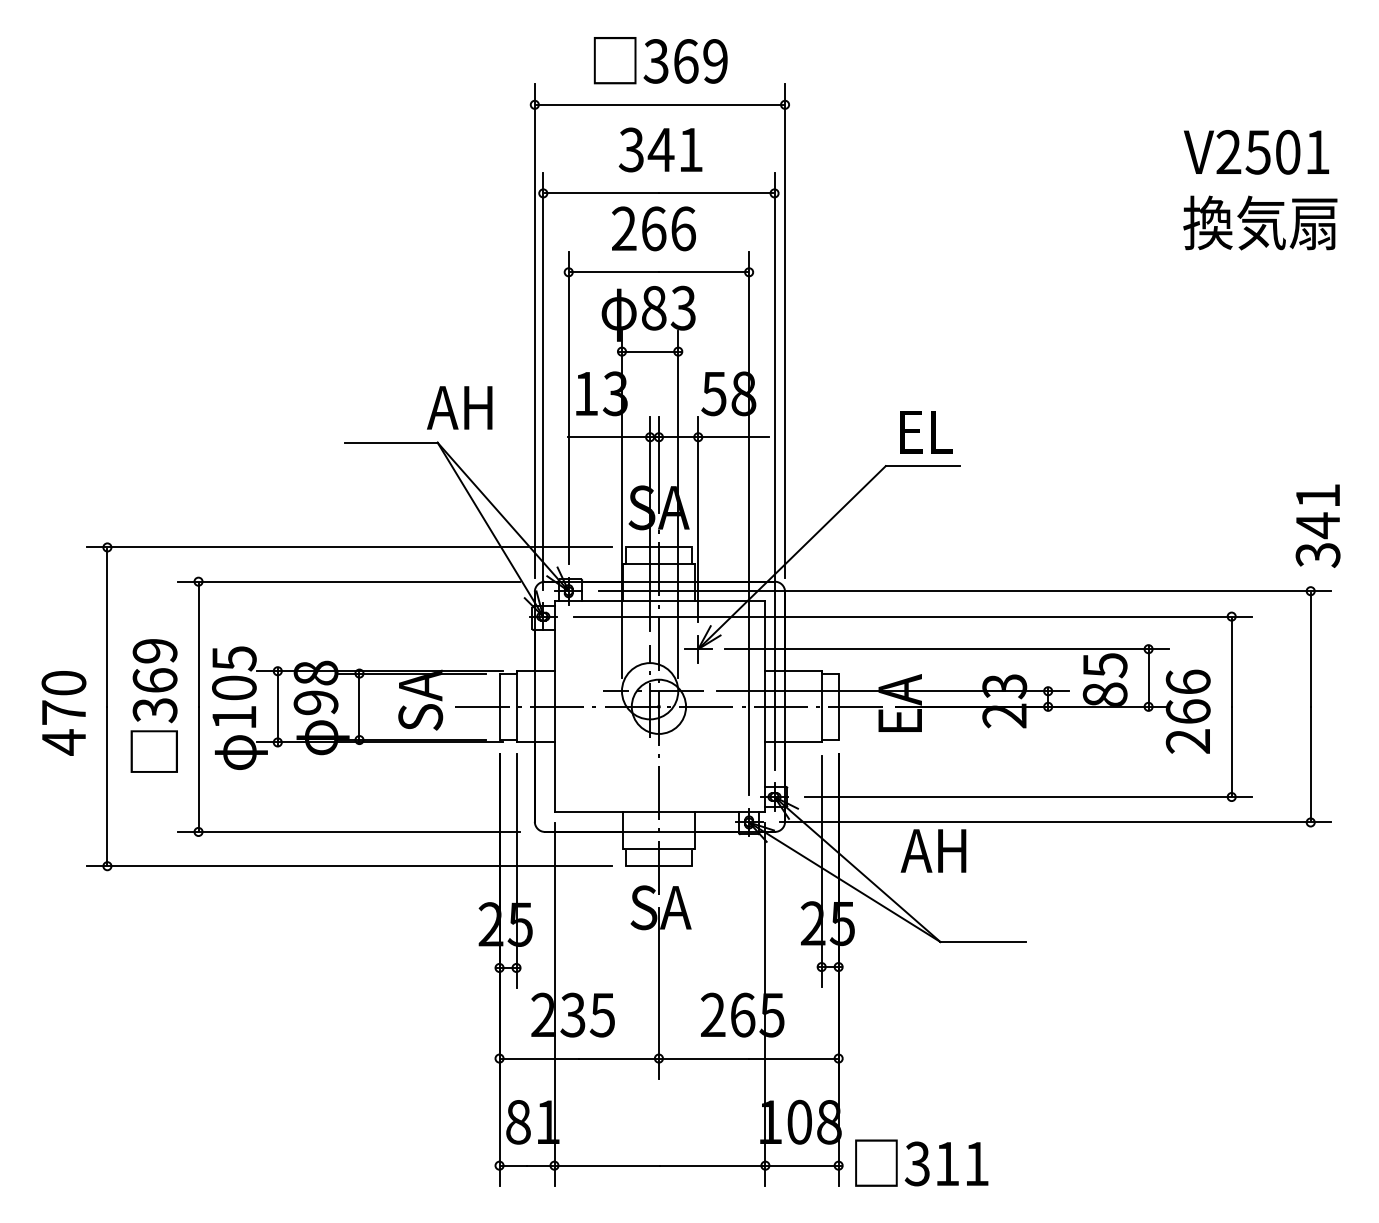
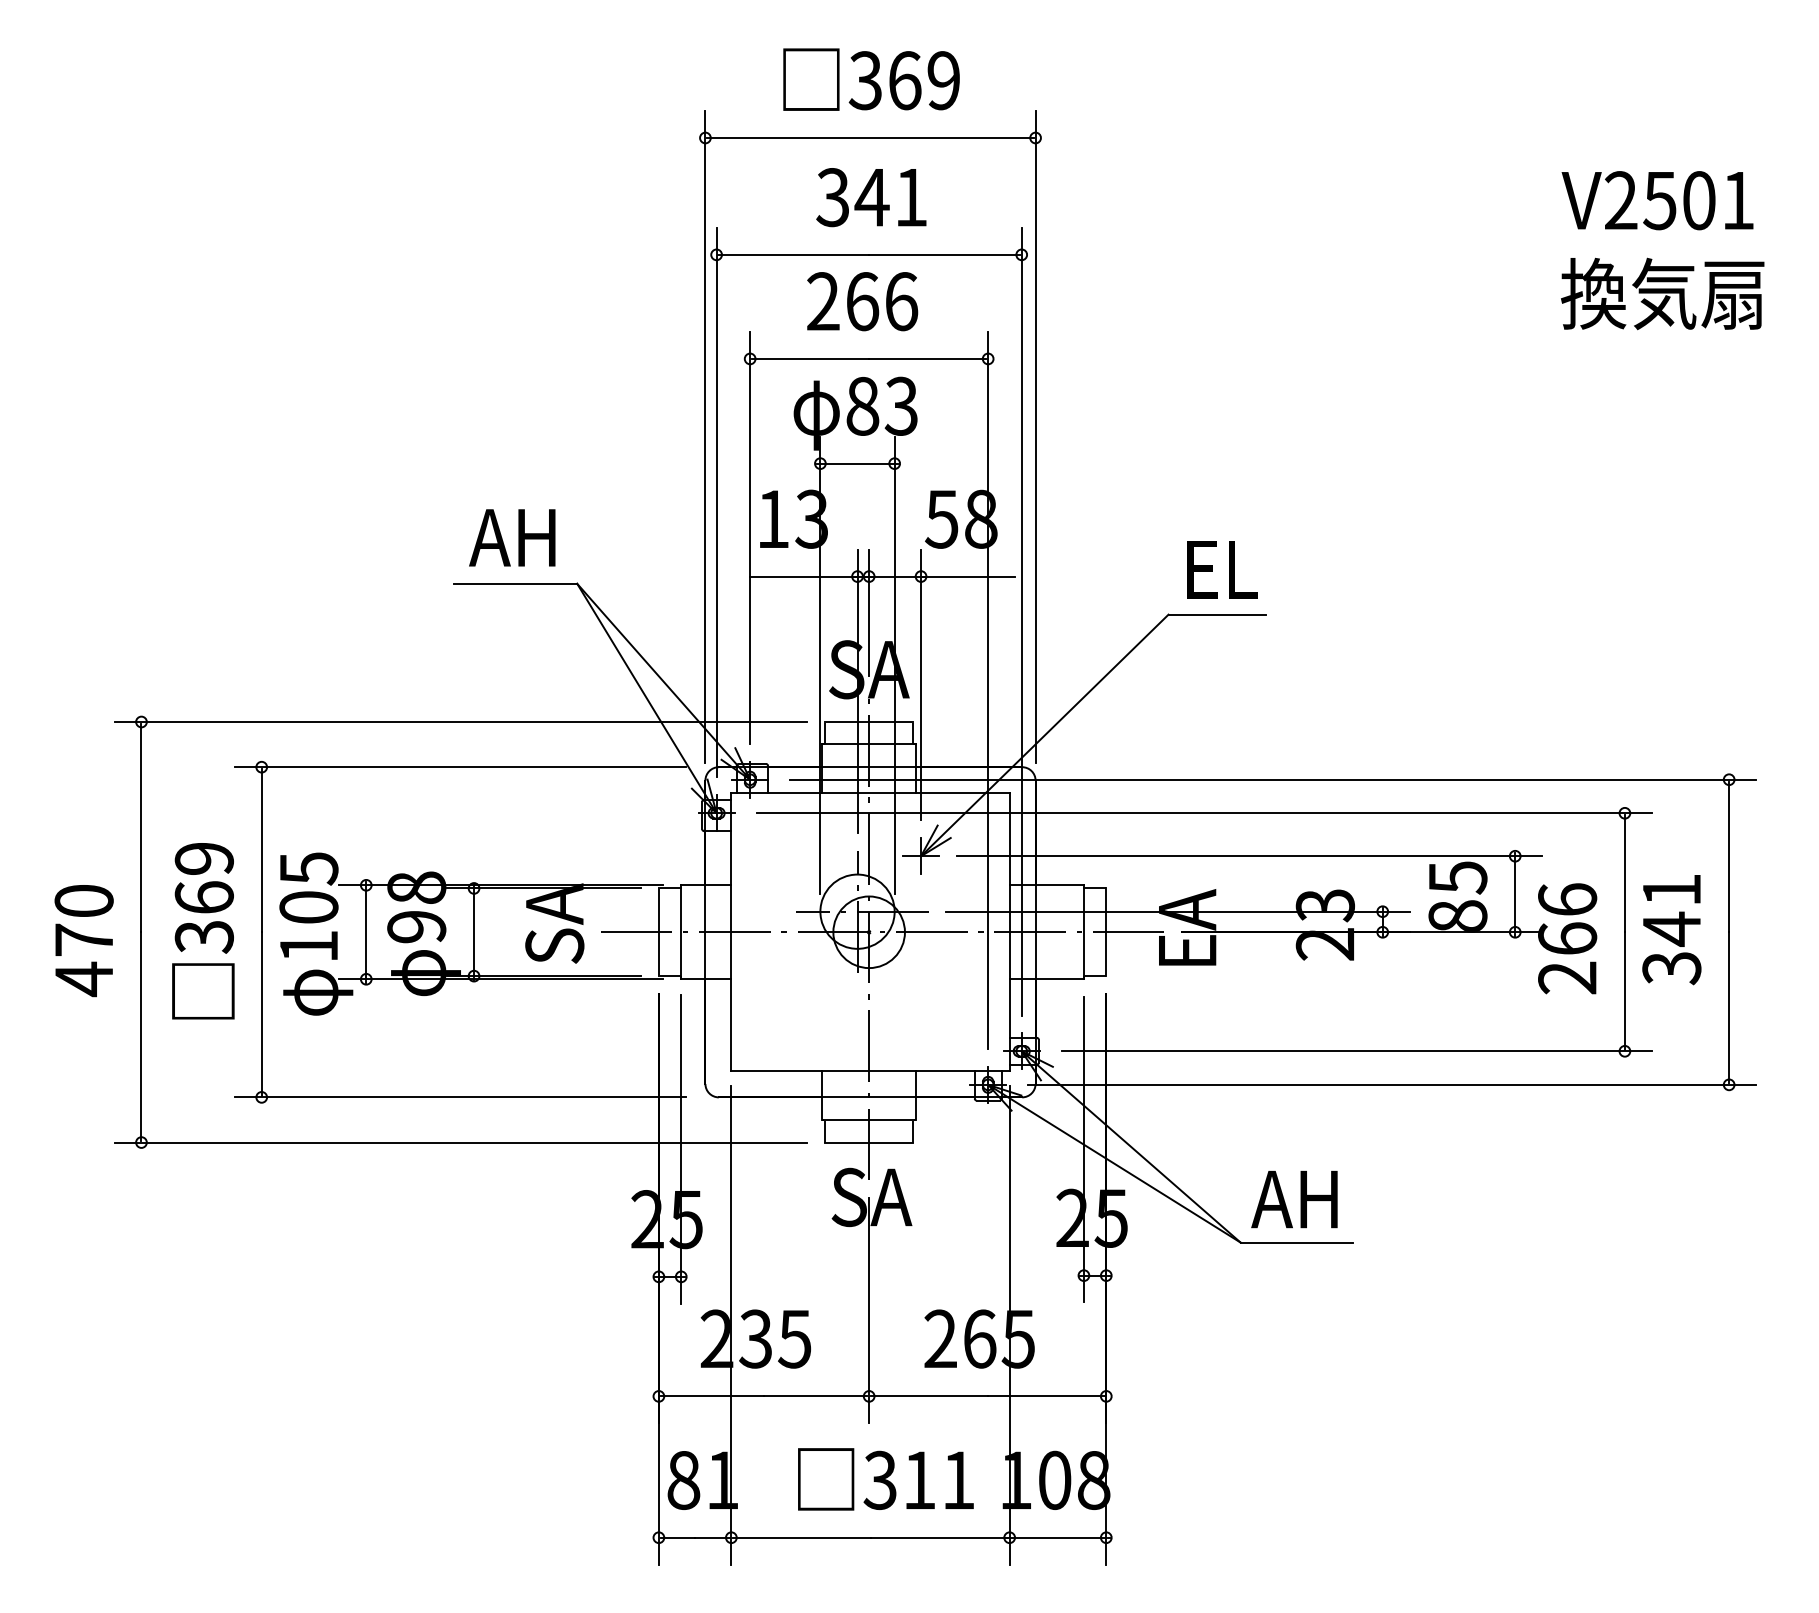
text: (459, 407) -> (512, 537), moved
text: (1317, 526) -> (1671, 930), moved
text: (933, 850) -> (1294, 1199), moved
text: (921, 1163) -> (885, 1479), moved

